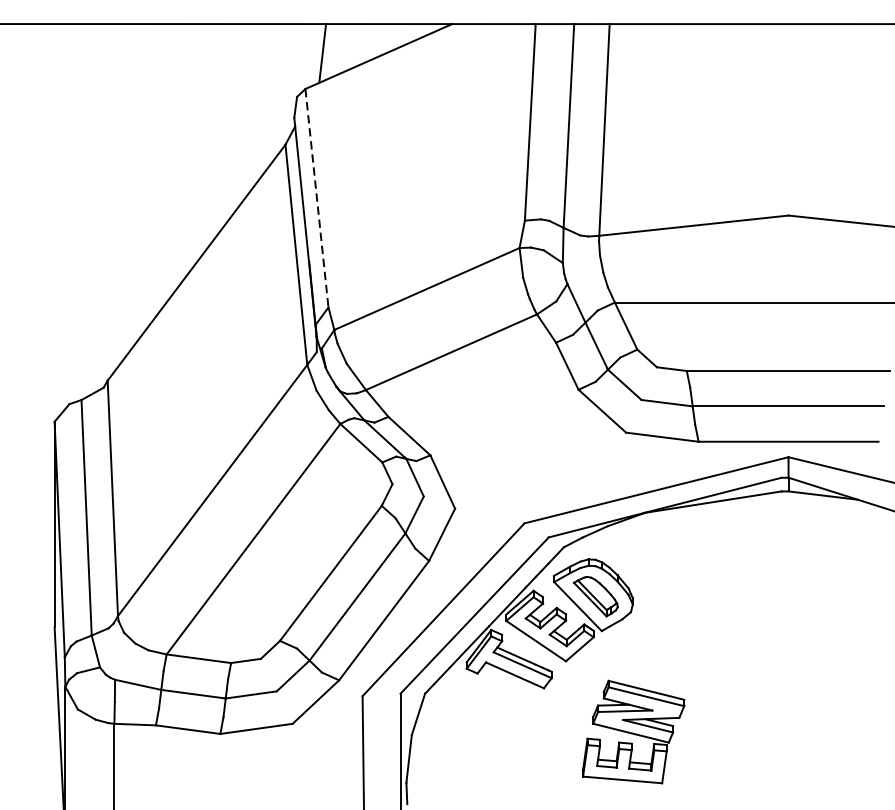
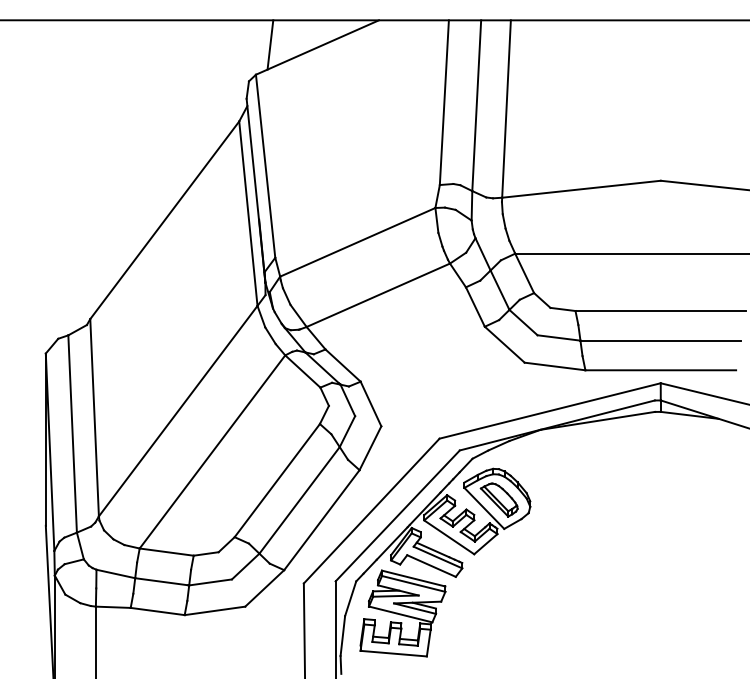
line: (316, 198) -> (265, 166), dashed -> solid
part: (633, 732) -> (402, 613), moved

